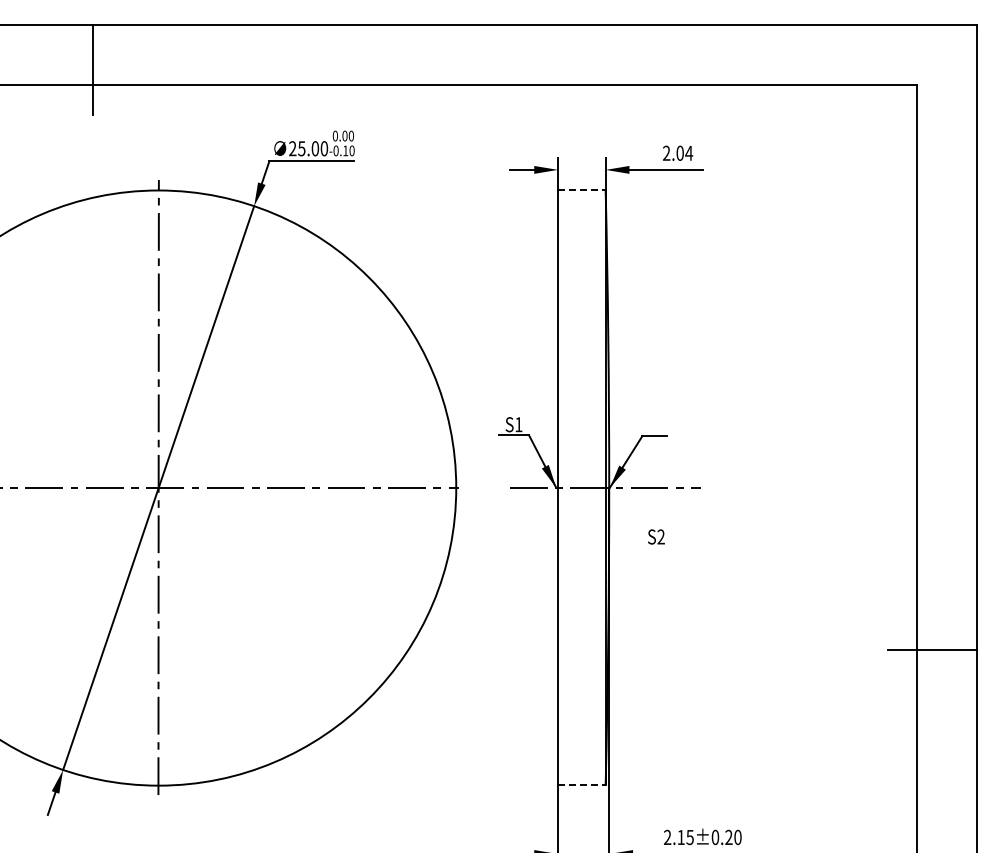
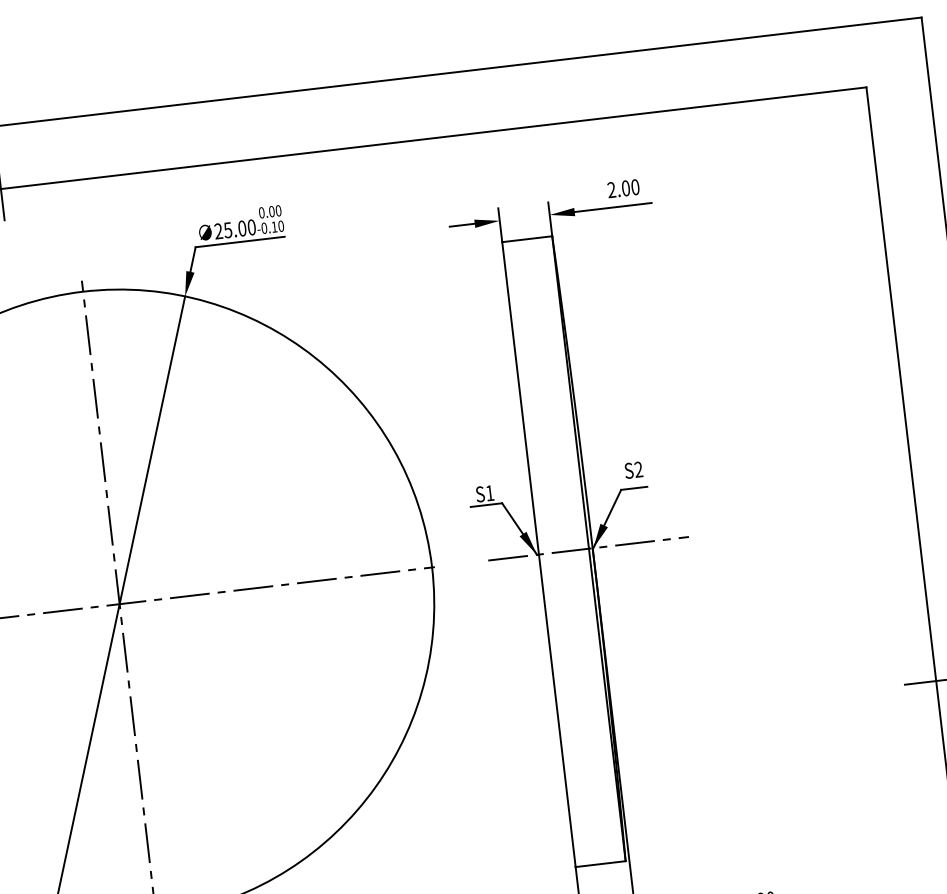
text: (689, 152) -> (635, 186), 2.04 -> 2.00
line: (581, 190) -> (526, 239), dashed -> solid
text: (656, 536) -> (633, 469), moved
line: (581, 785) -> (600, 864), dashed -> solid

